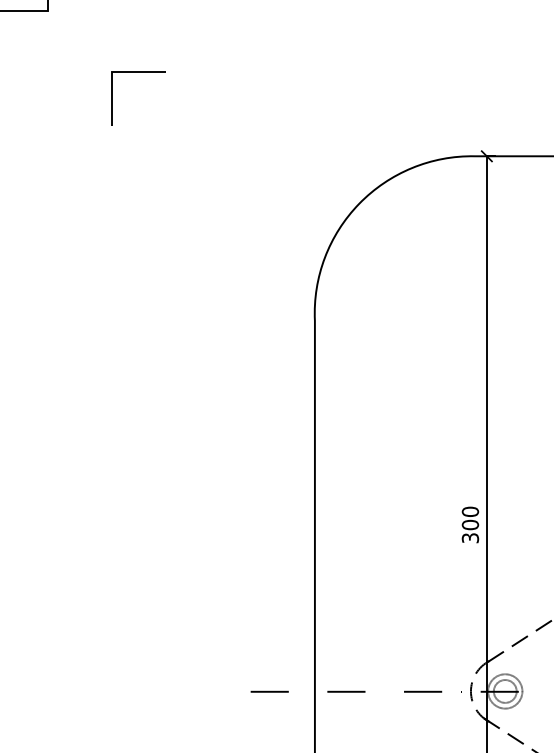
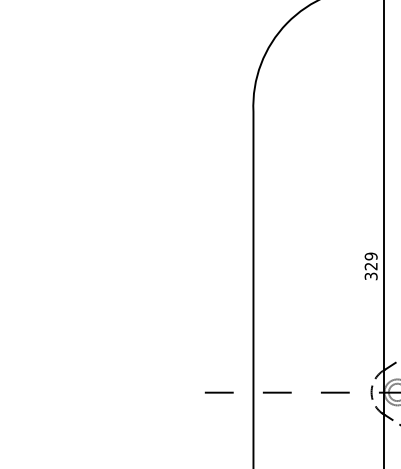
text: (470, 518) -> (371, 261), 300 -> 329

